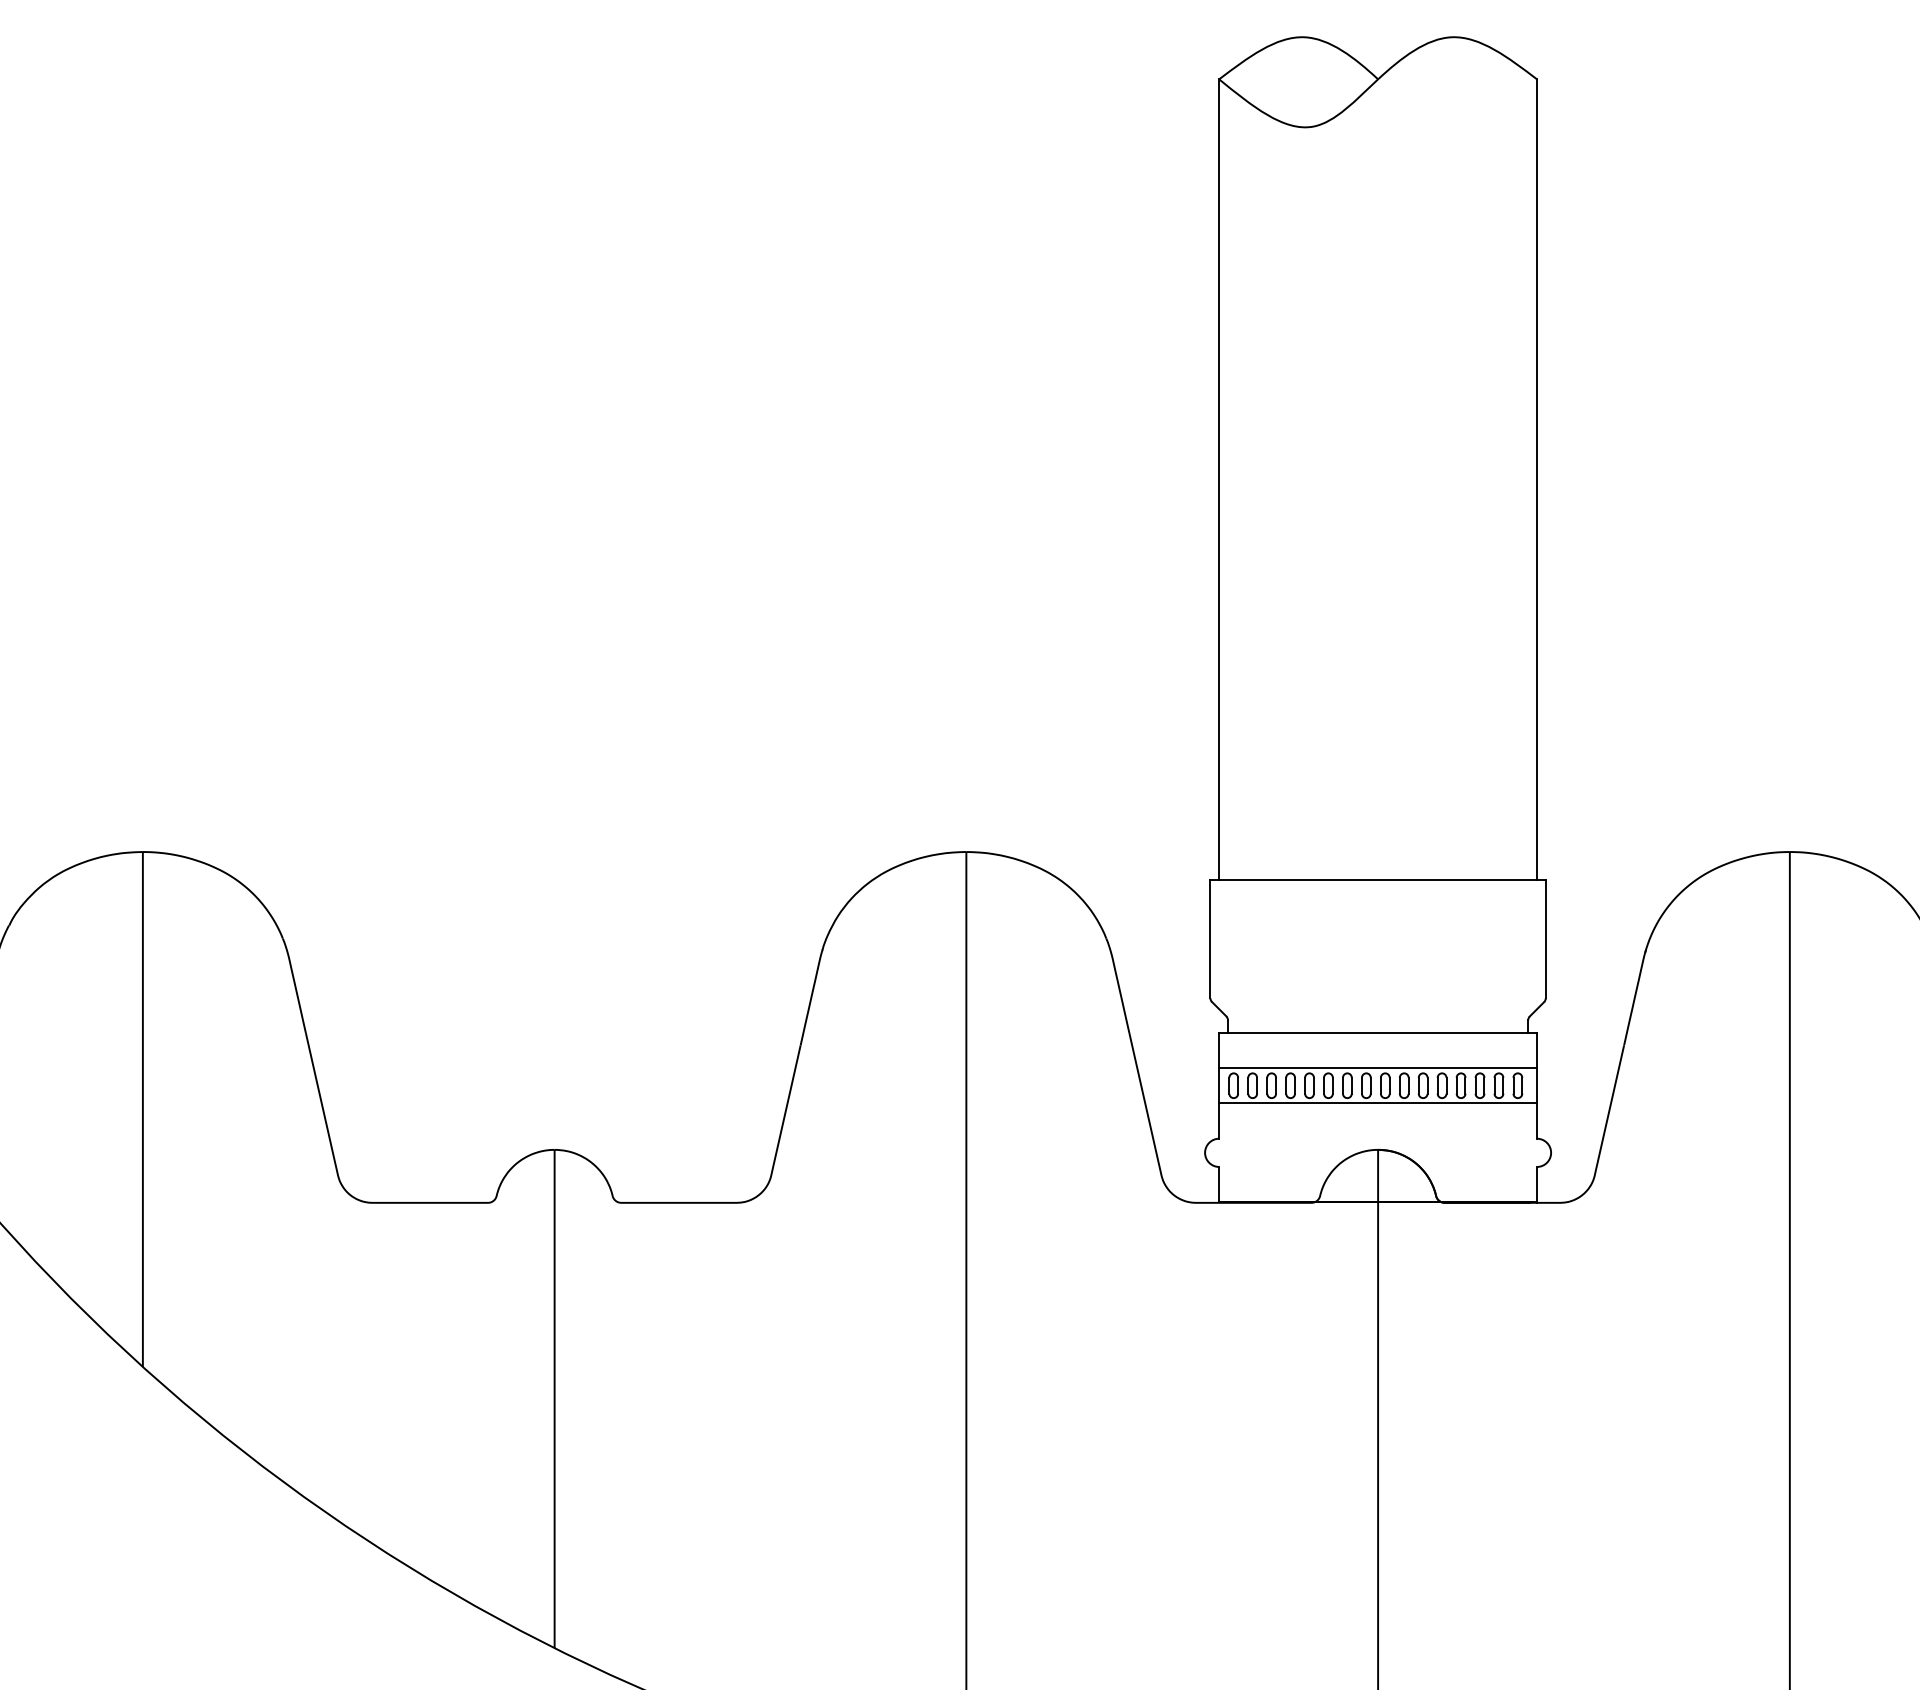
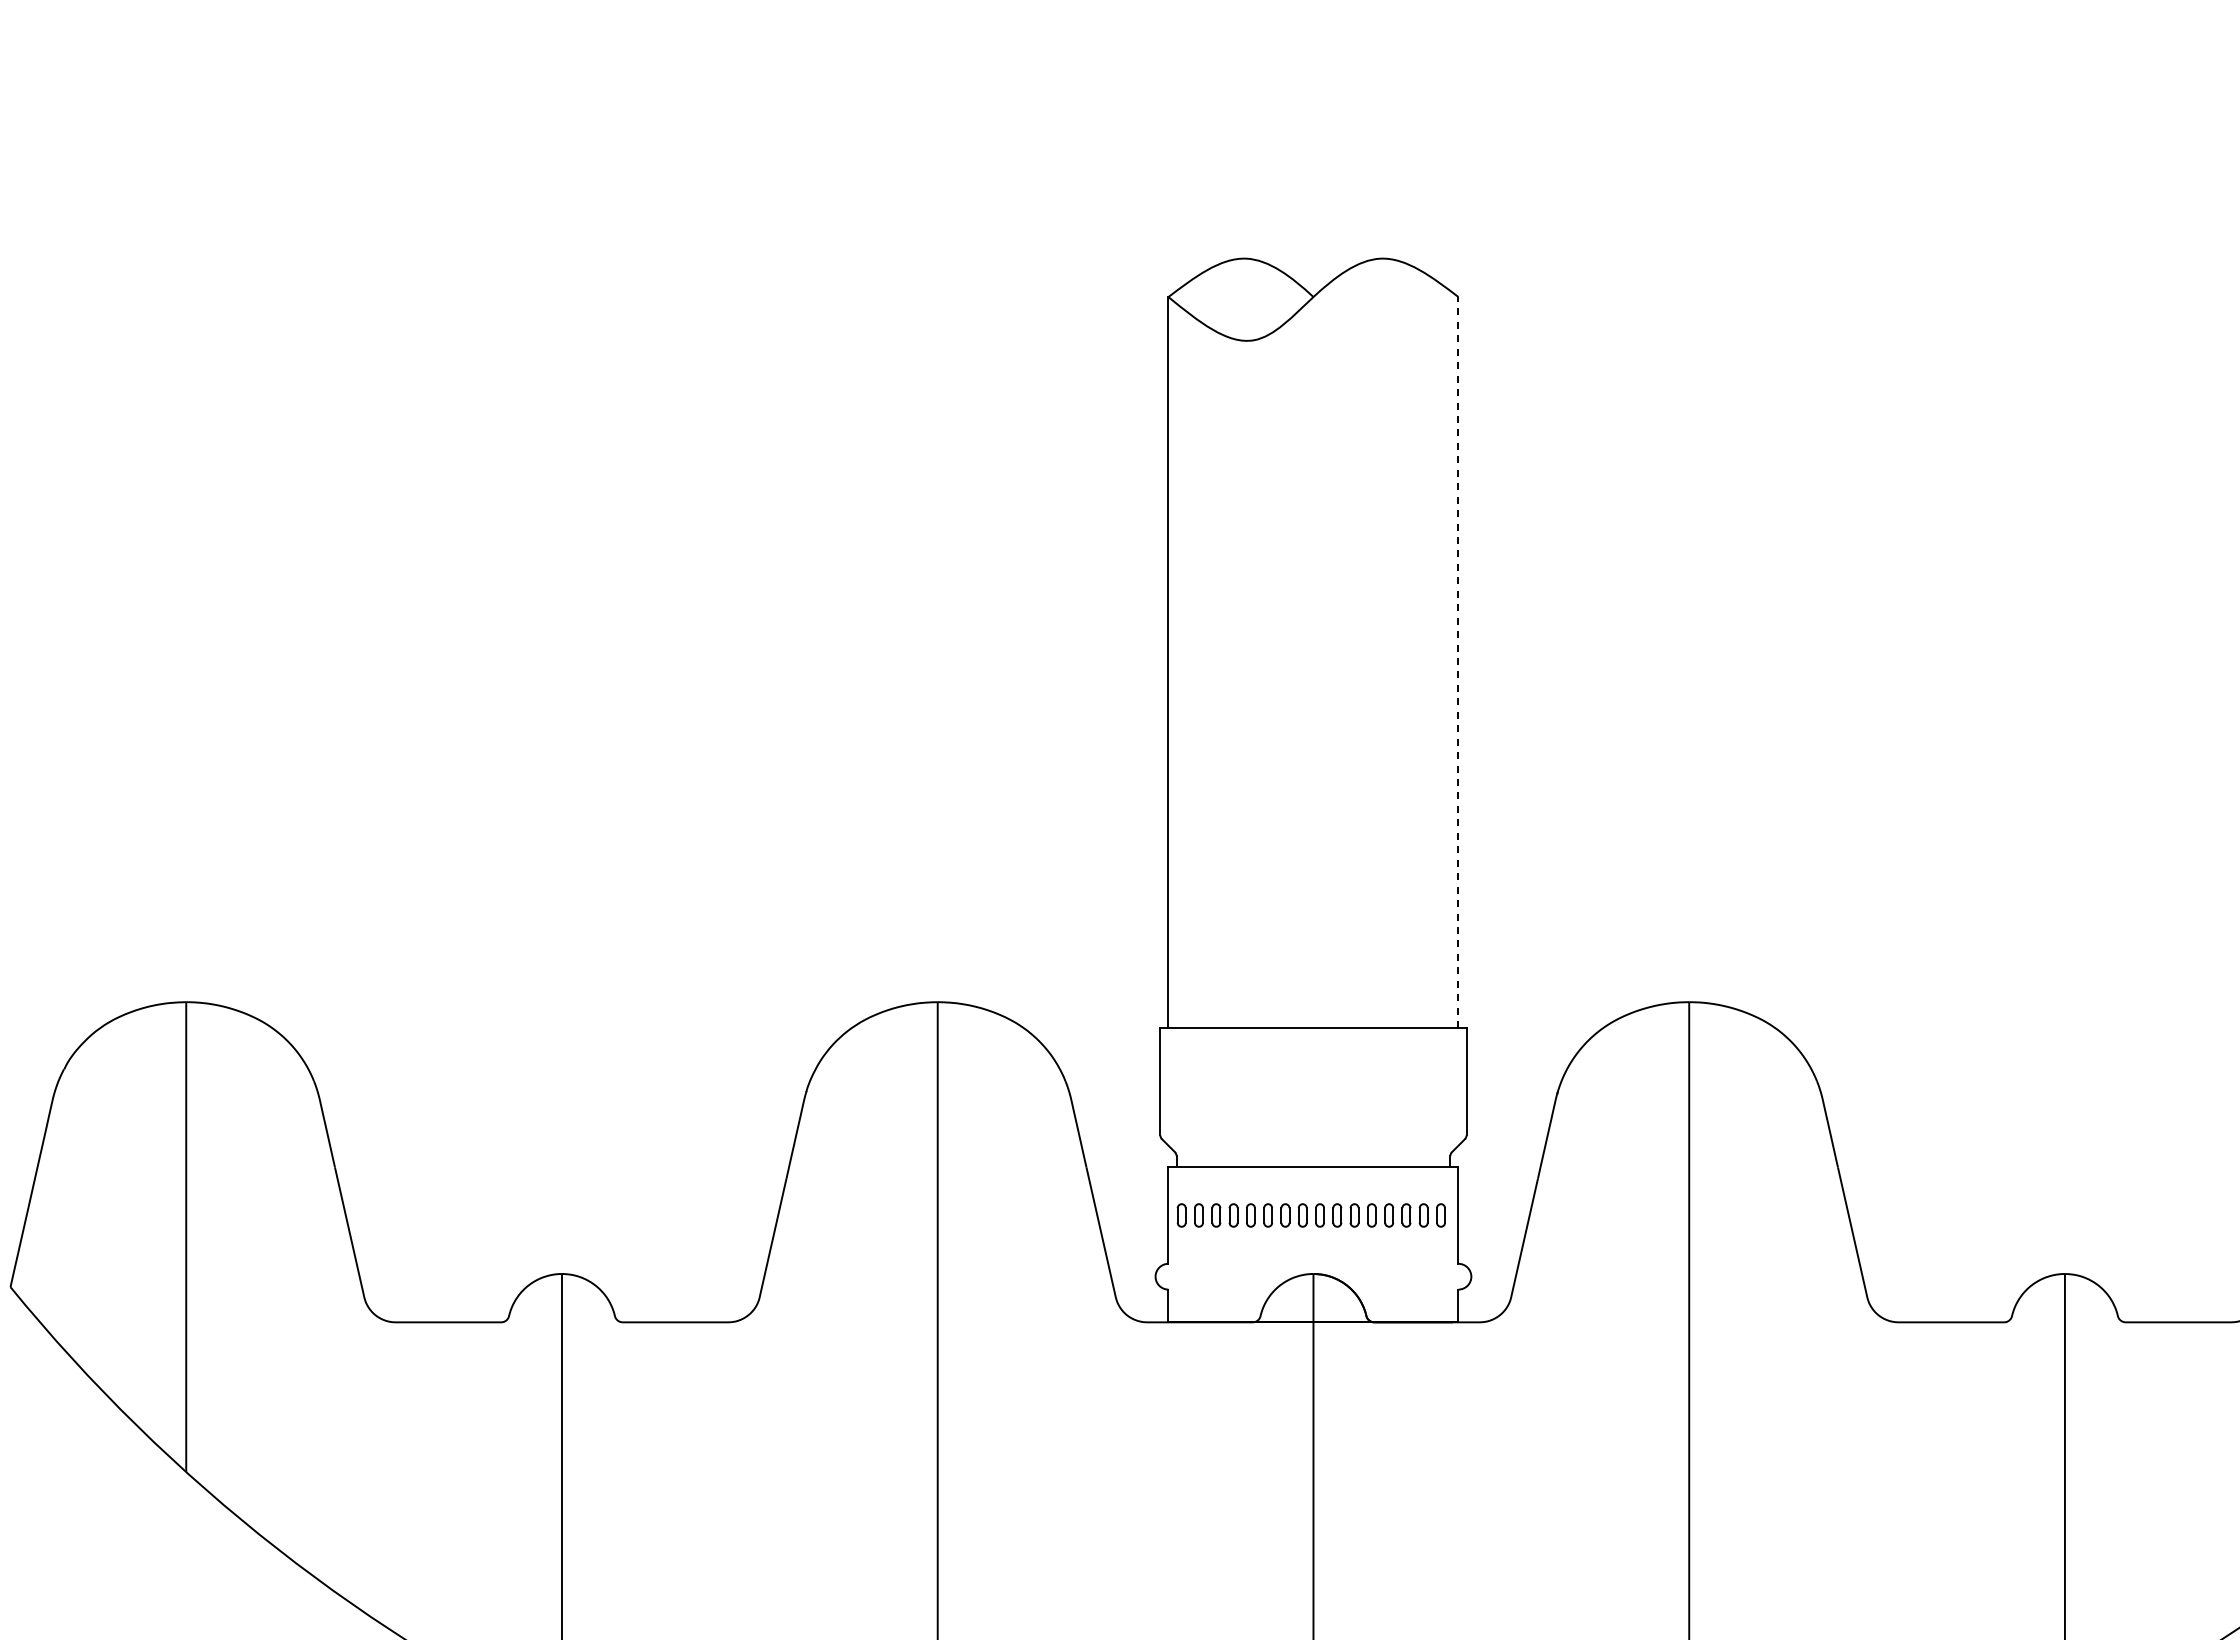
line: (1537, 479) -> (1458, 662), solid -> dashed
line: (1378, 1068) -> (1313, 1199), removed
line: (1378, 1103) -> (1313, 1231), removed

